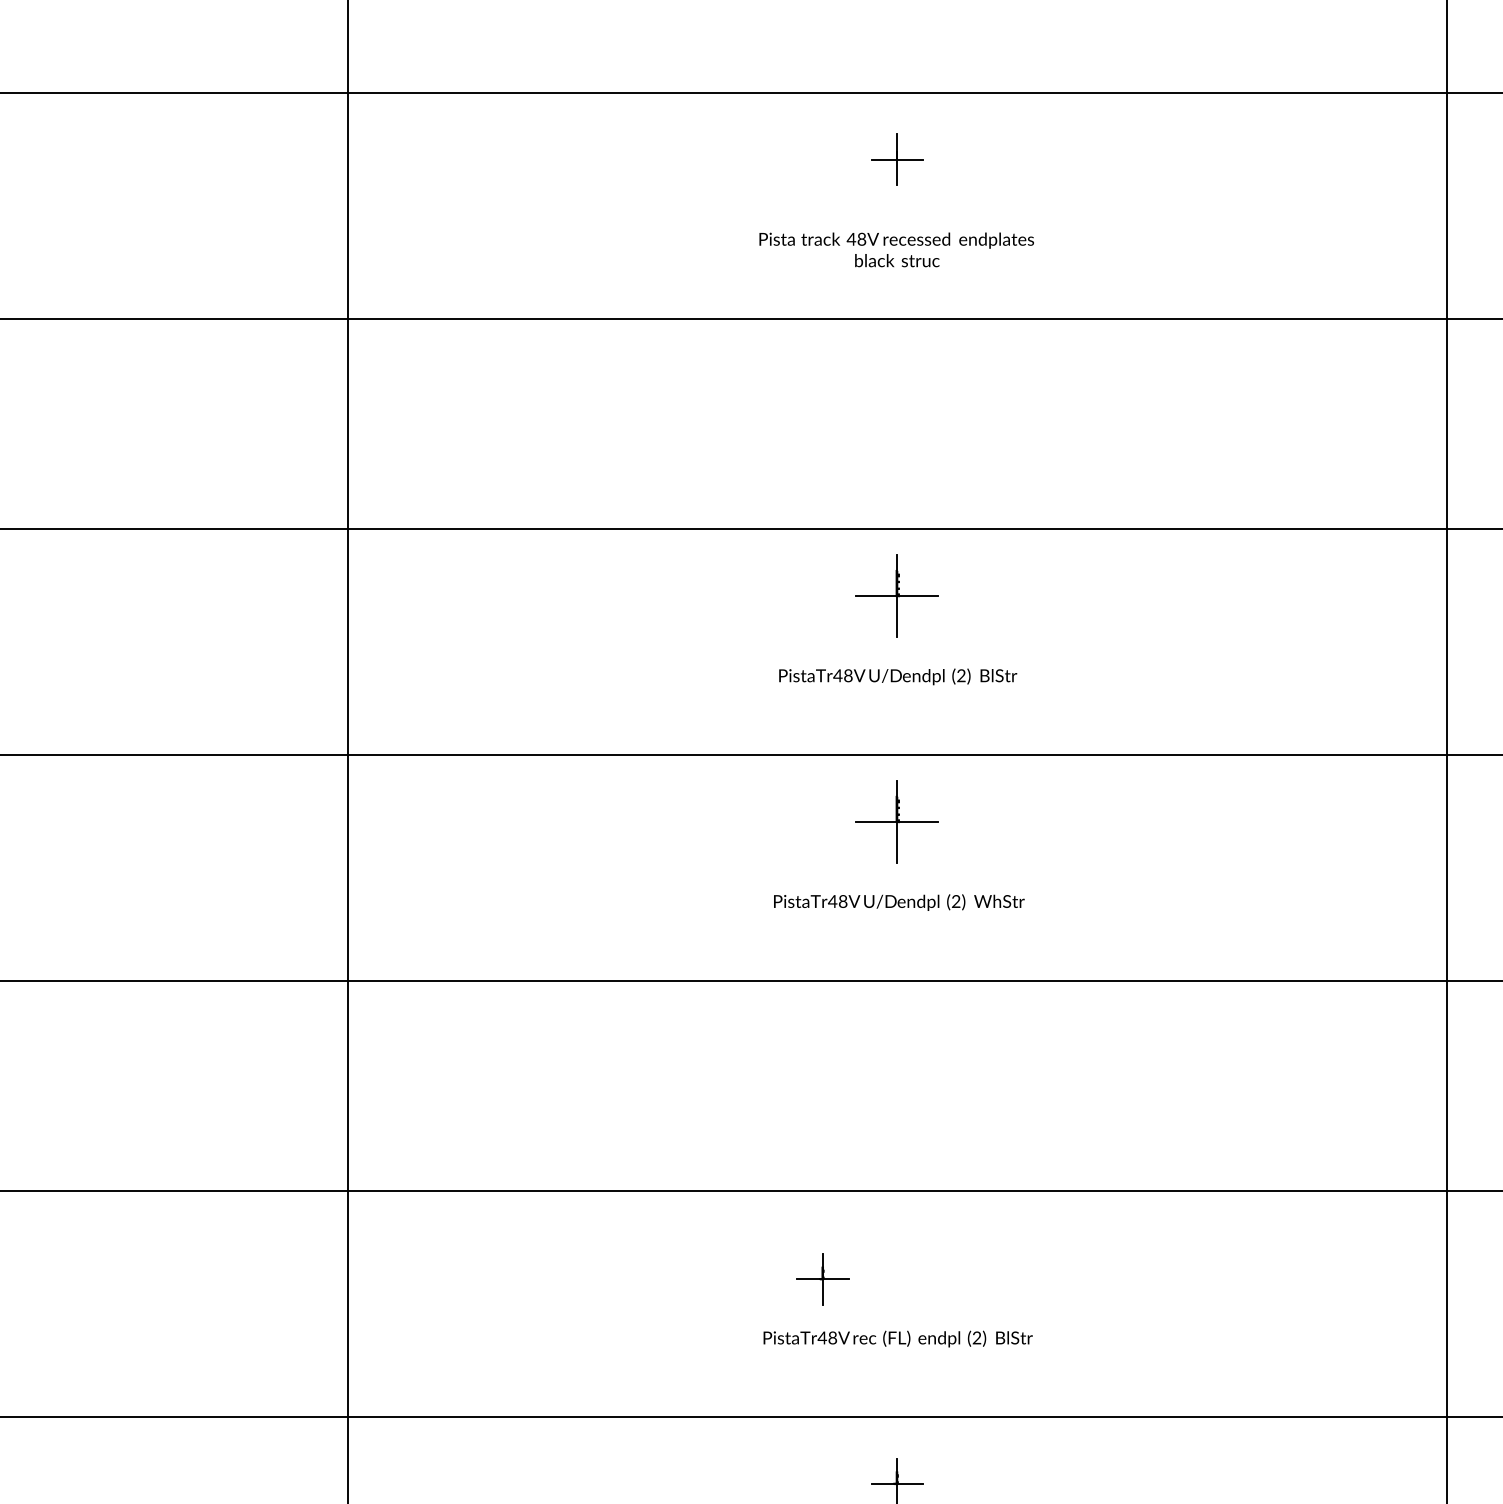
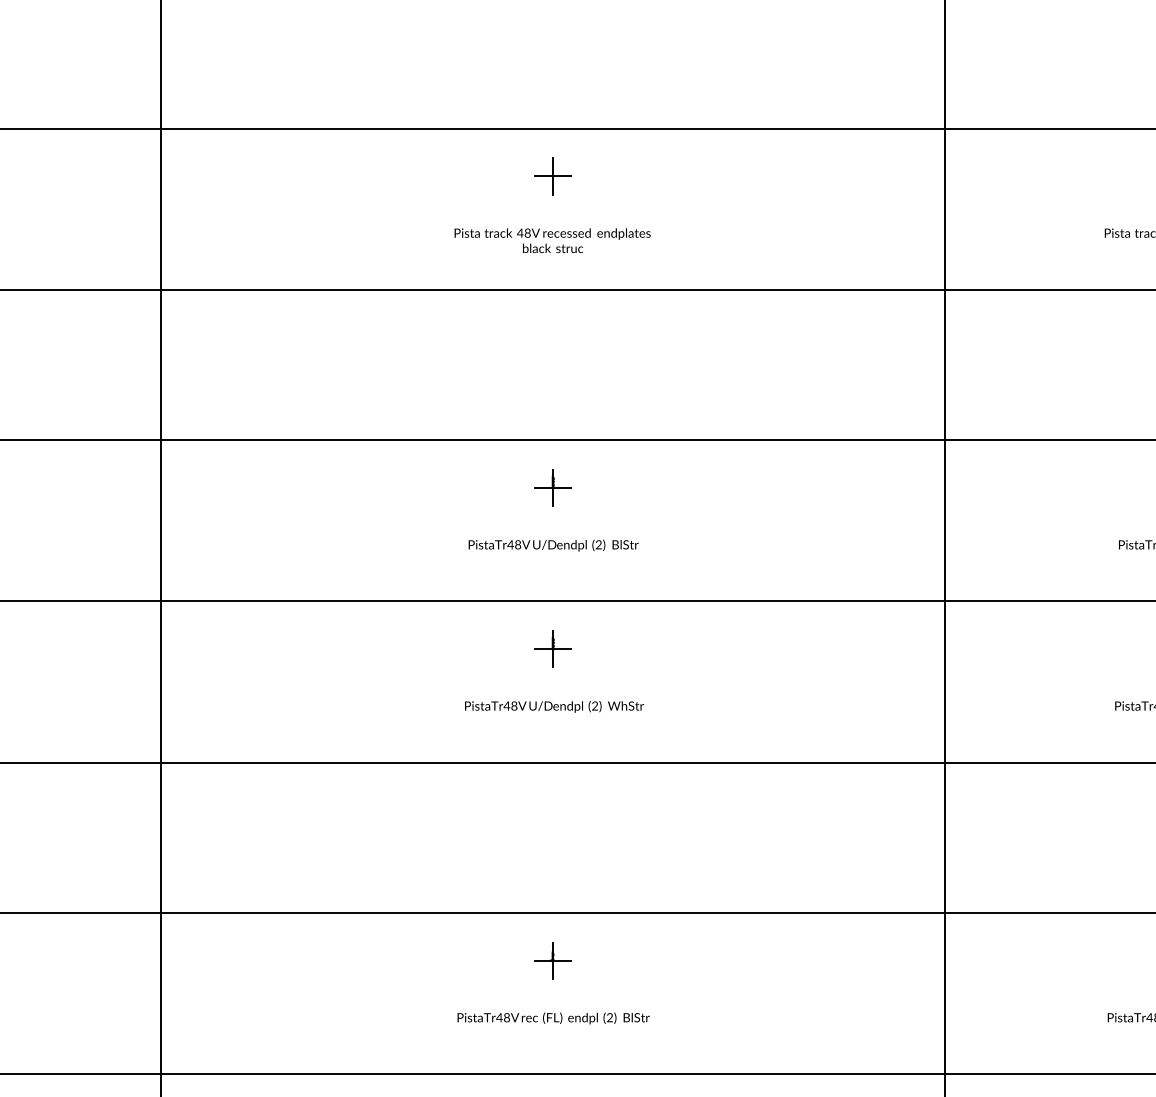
part: (896, 595) -> (552, 487), size x0.62
part: (896, 820) -> (552, 648), size x0.62
part: (822, 1278) -> (552, 960), moved

